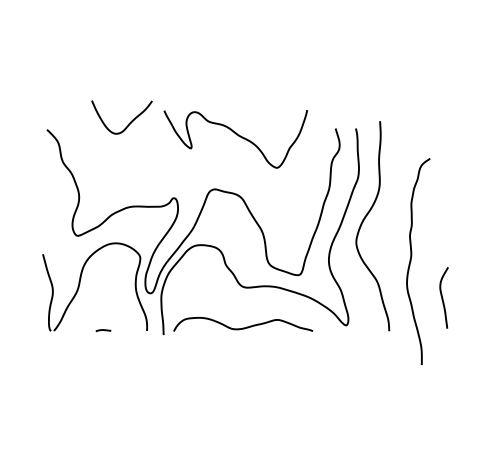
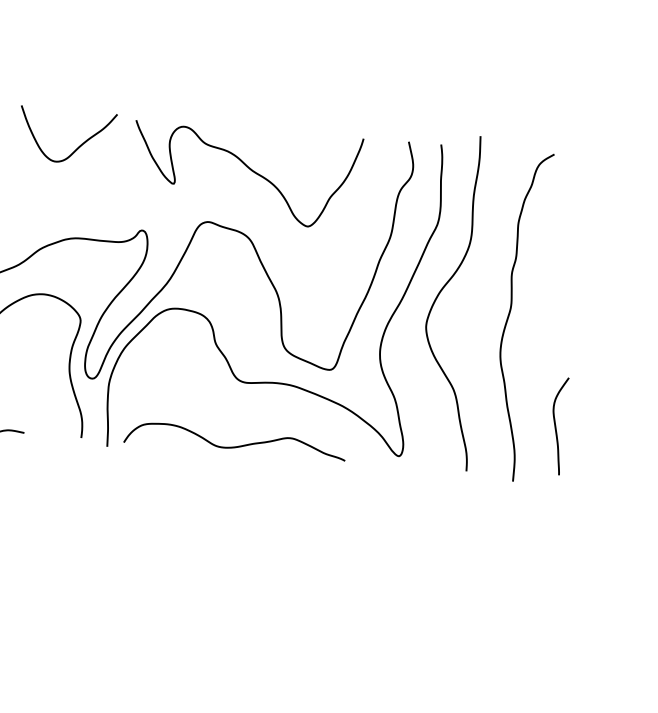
curve: (128, 123) -> (76, 146), moved
curve: (236, 135) -> (247, 169), moved
curve: (411, 261) -> (510, 315), moved

